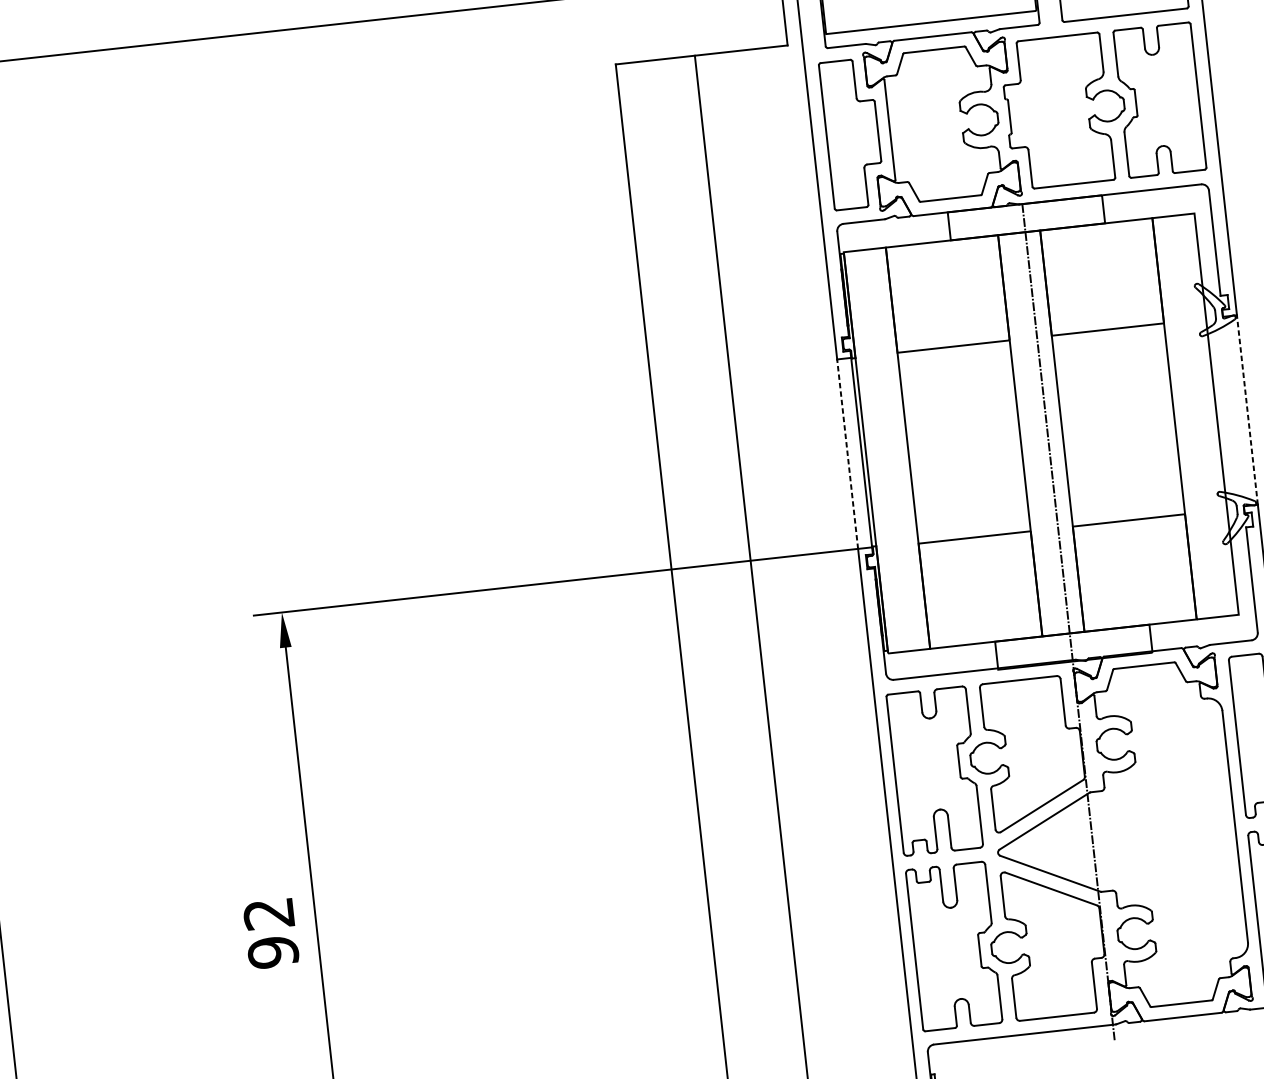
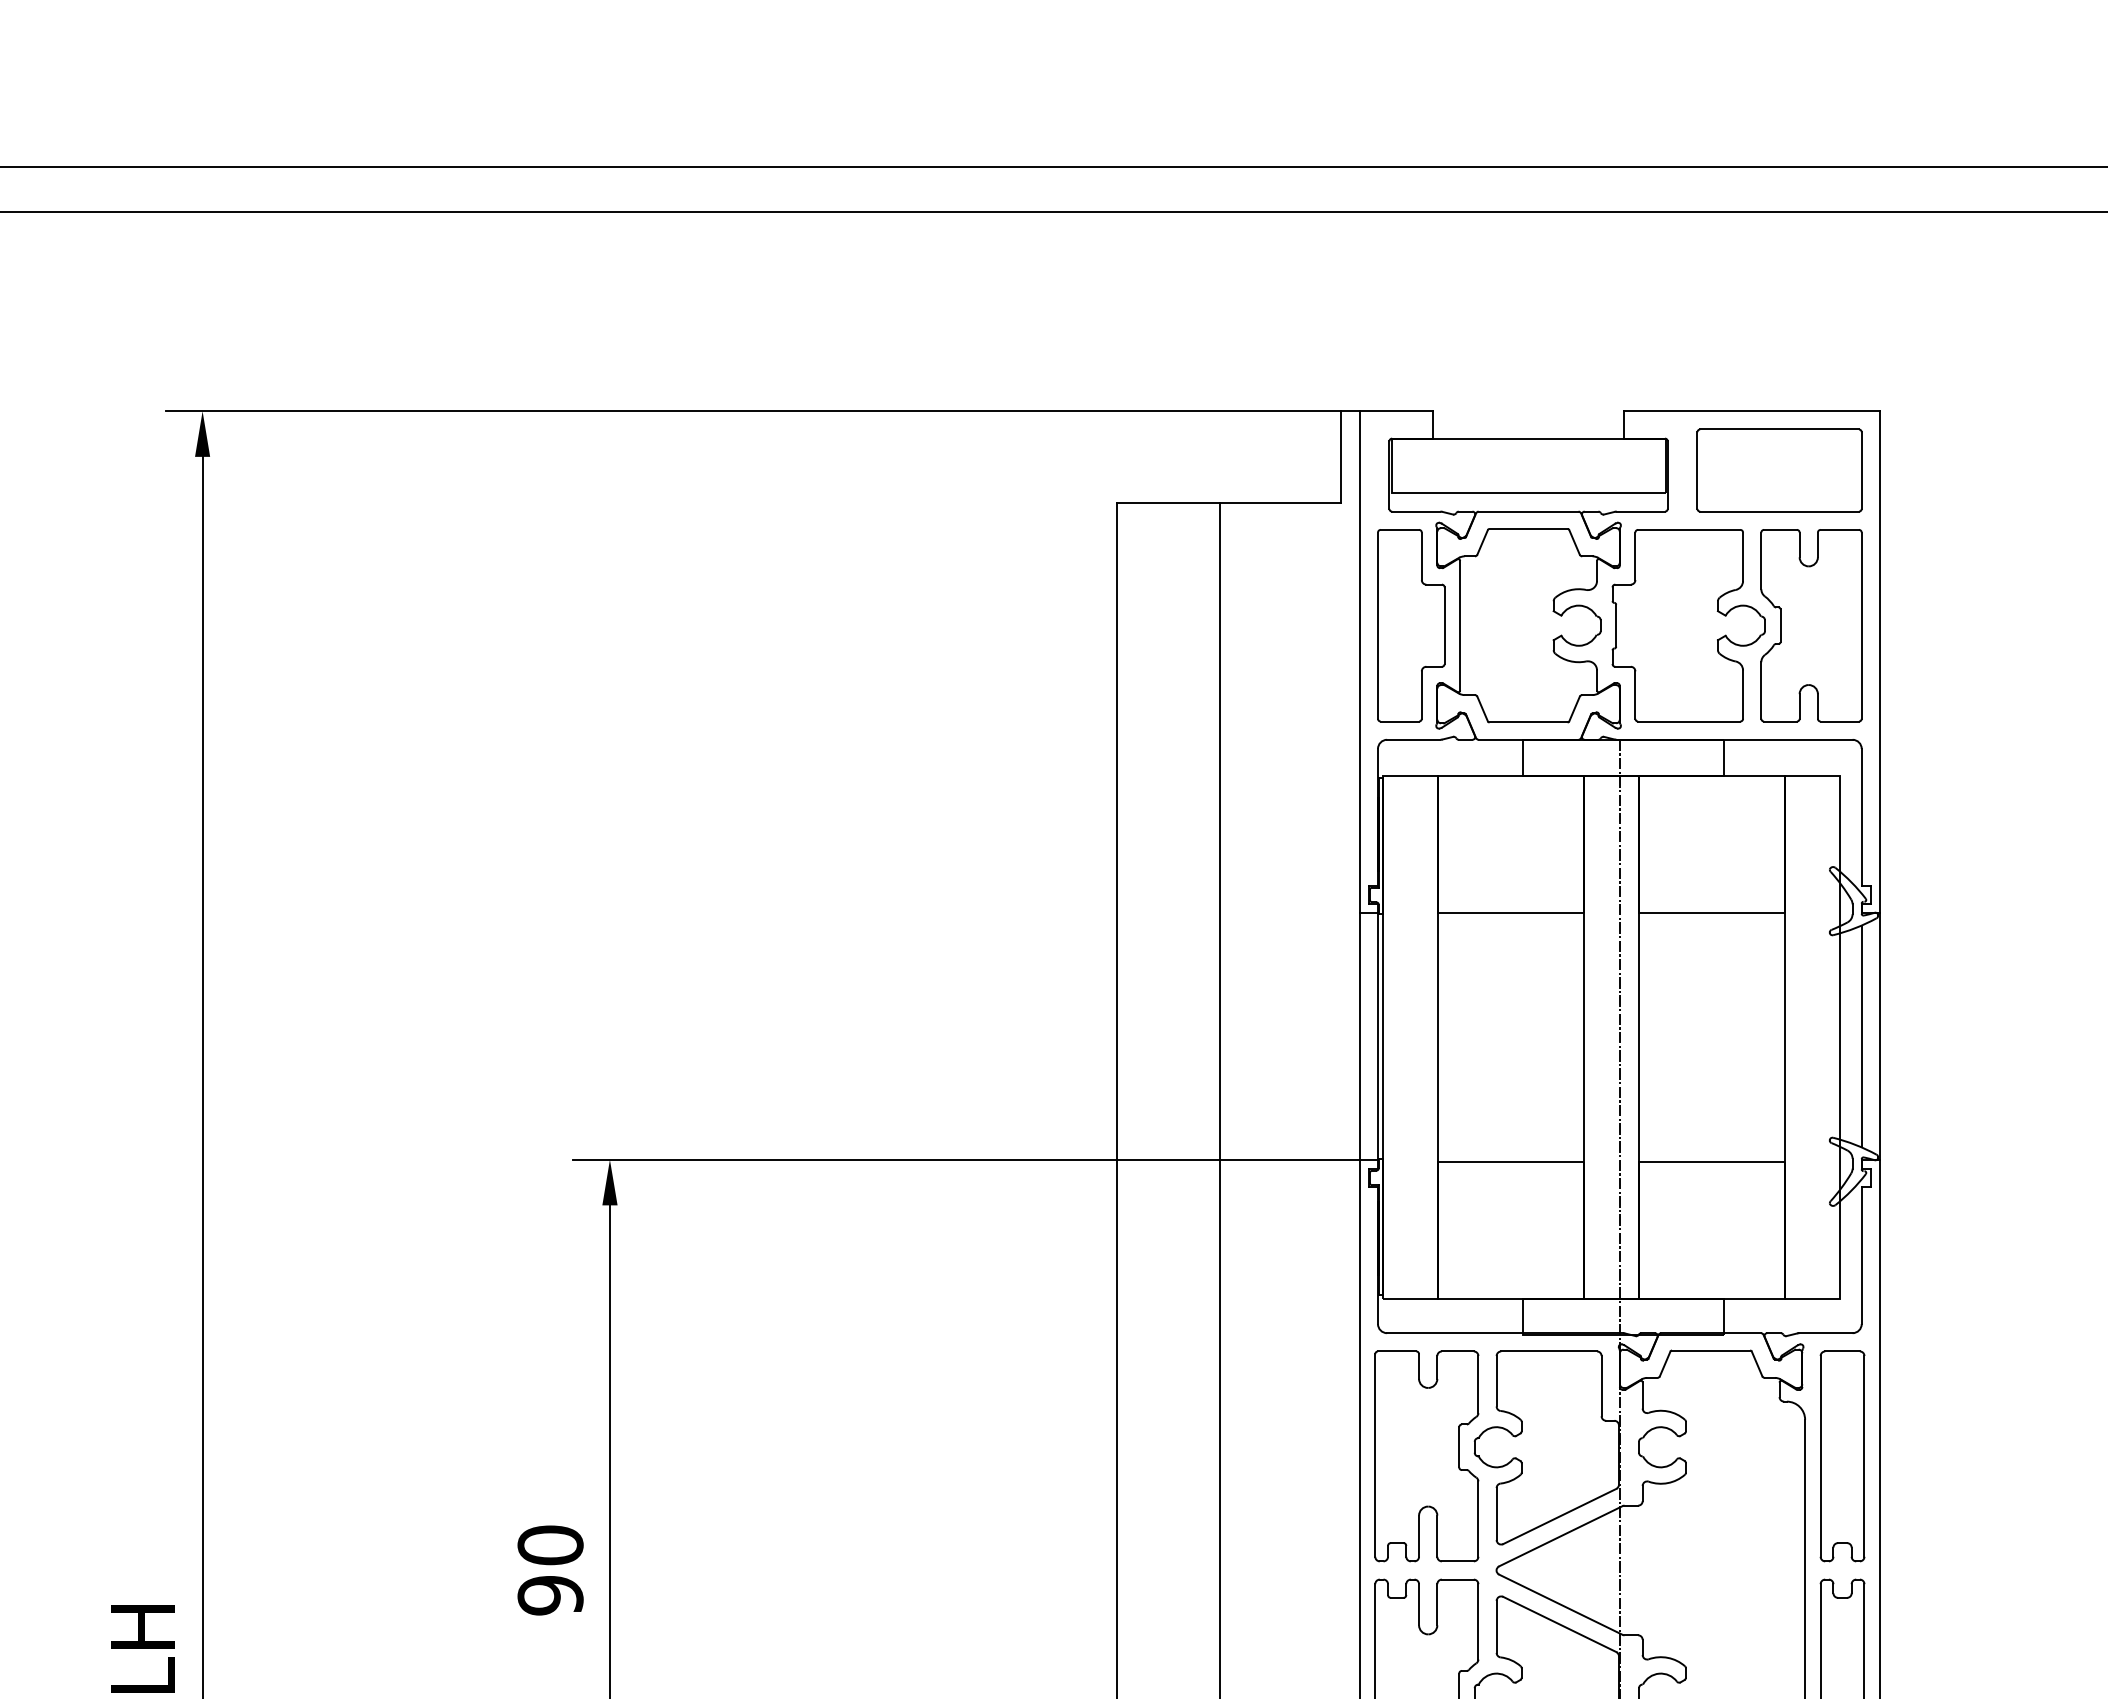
line: (1247, 410) -> (1879, 1036), dashed -> solid
line: (1233, 411) -> (1861, 1036), added
line: (847, 454) -> (1359, 1036), dashed -> solid
text: (268, 913) -> (550, 1545), 92 -> 90

